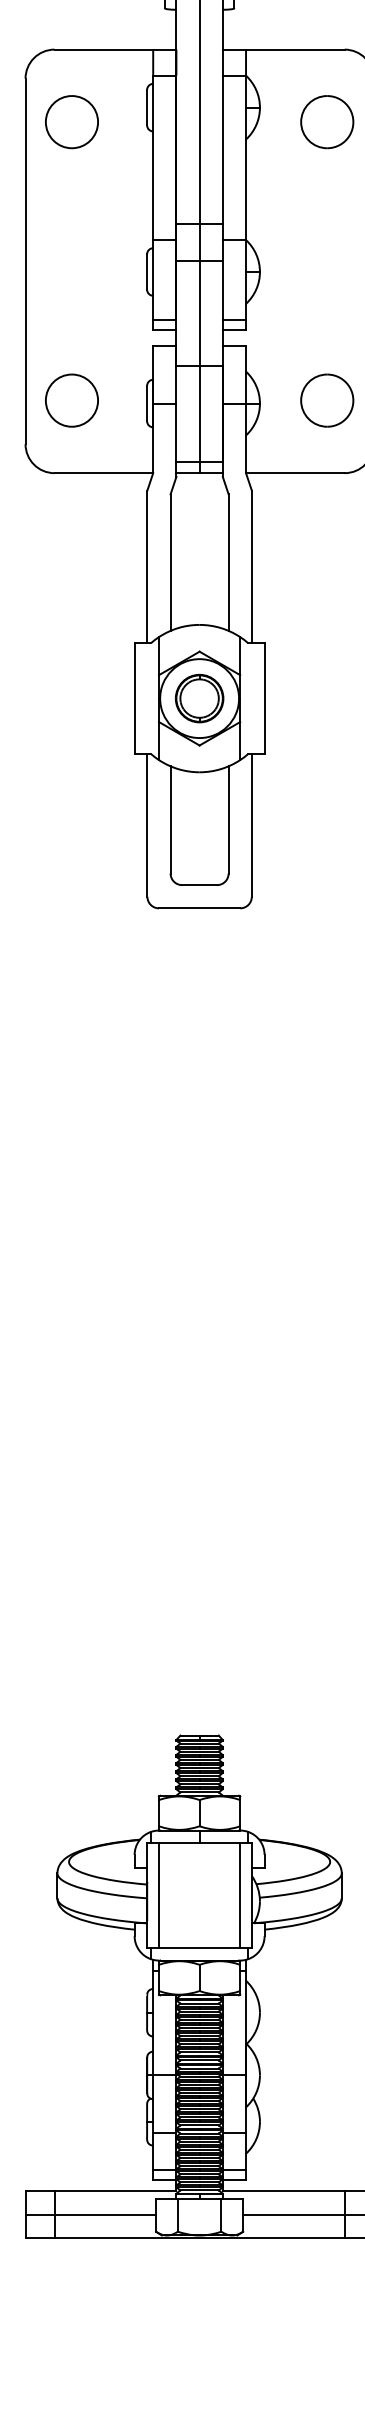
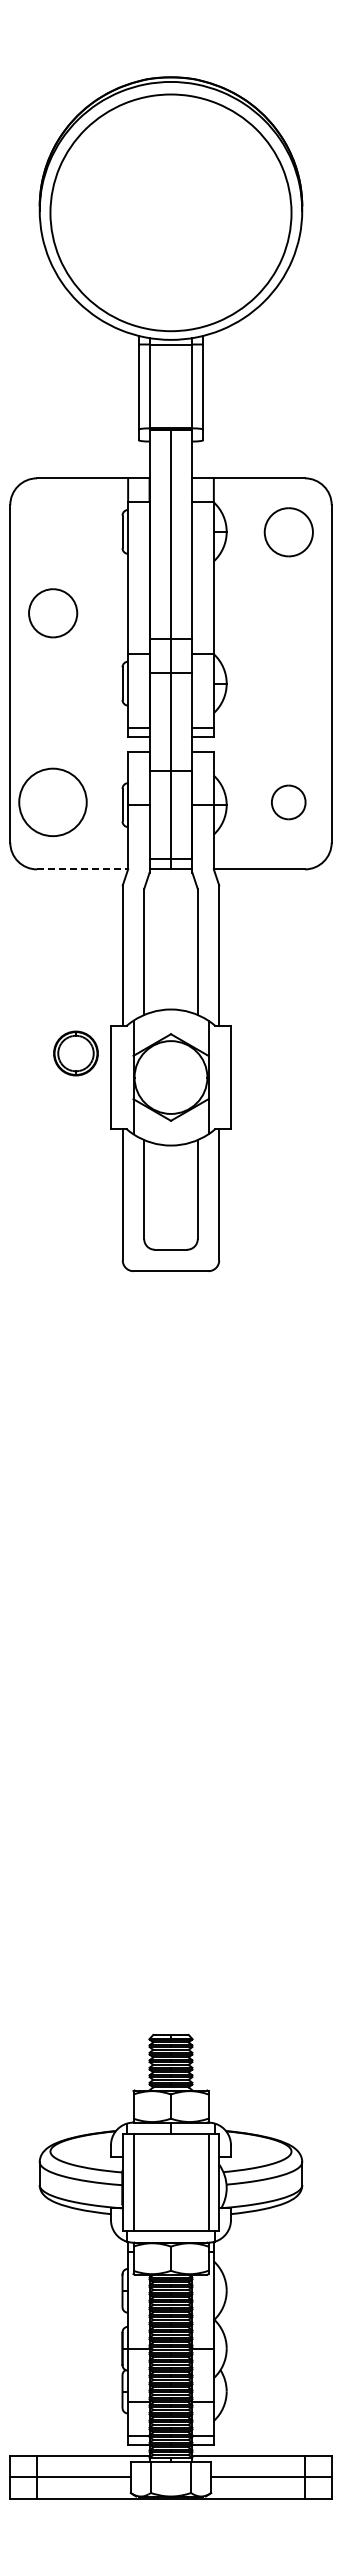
part: (72, 122) -> (53, 613), moved
part: (326, 122) -> (288, 532), moved
part: (72, 400) -> (53, 802), size x1.4
part: (326, 400) -> (288, 802), size x0.7
line: (103, 473) -> (82, 869), solid -> dashed
part: (199, 698) -> (75, 1053), moved

